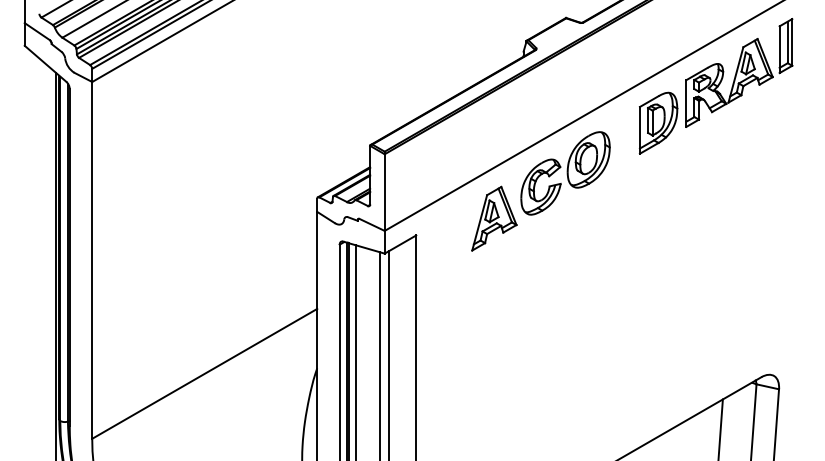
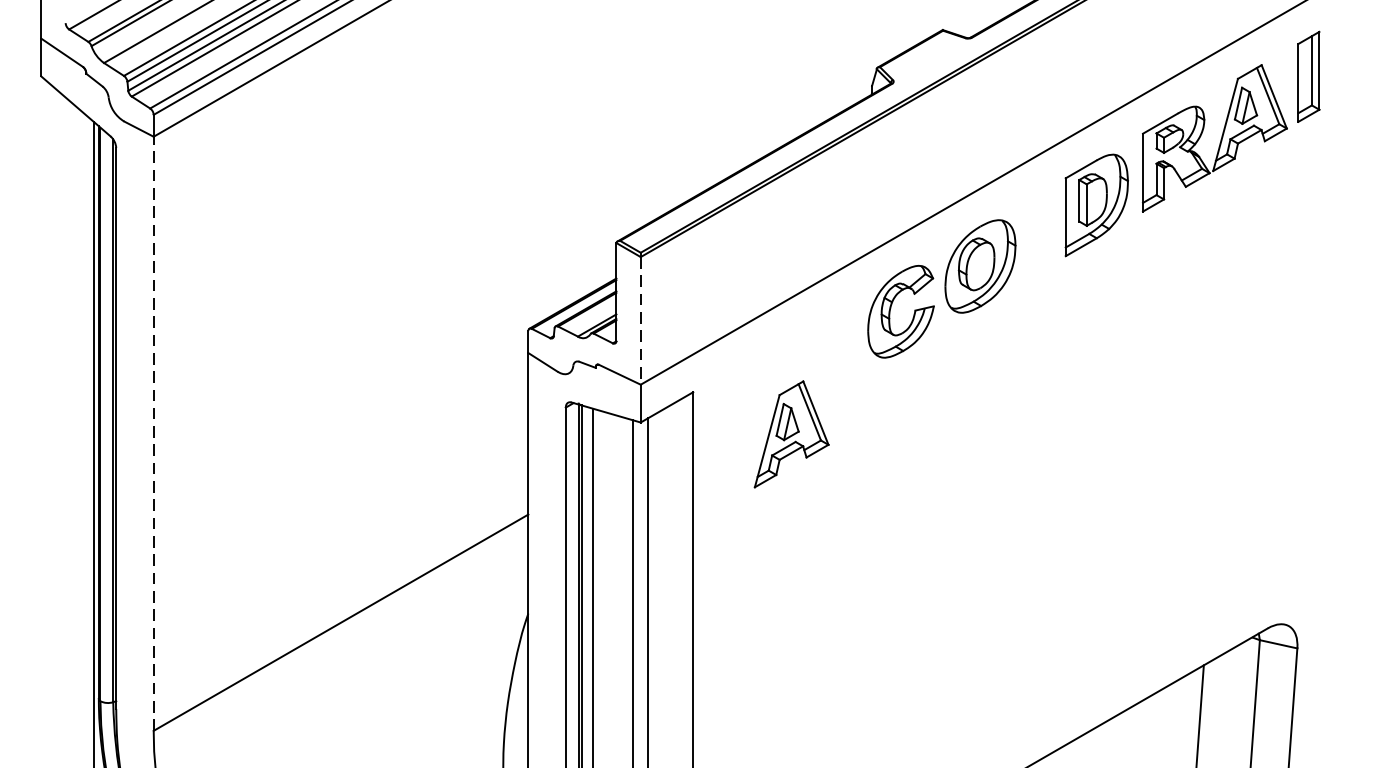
line: (384, 193) -> (640, 322), solid -> dashed
part: (494, 218) -> (791, 433), moved
line: (92, 259) -> (154, 432), solid -> dashed

